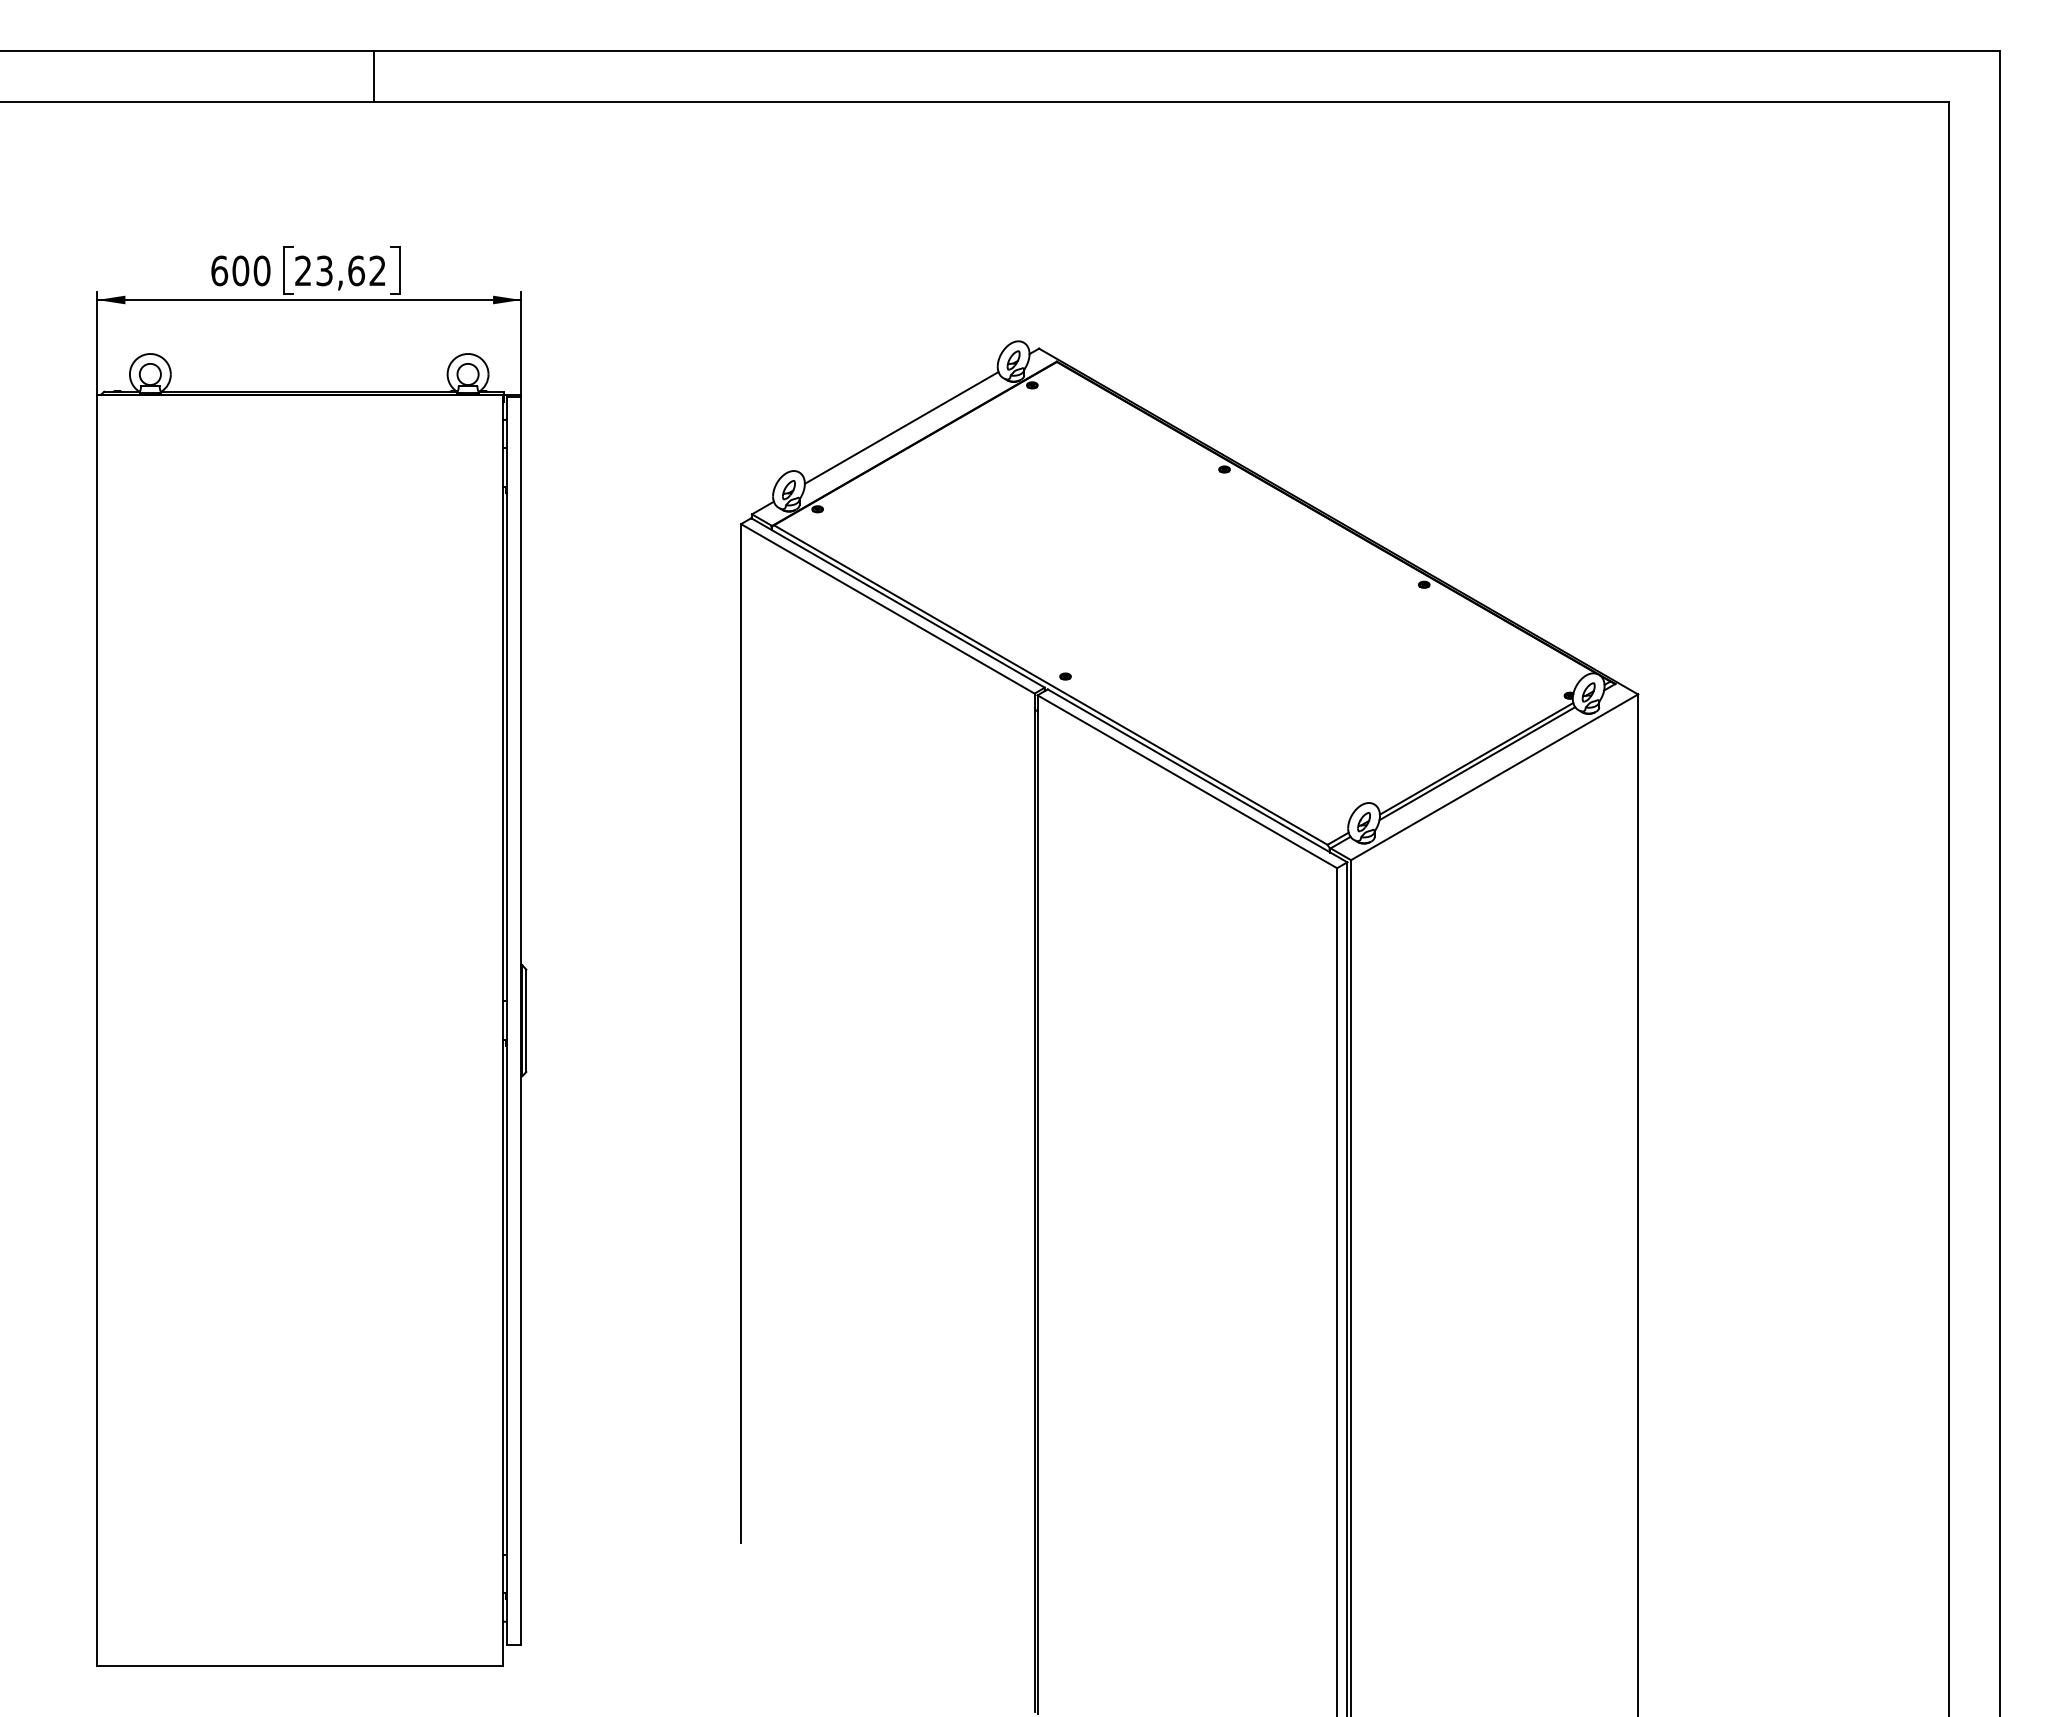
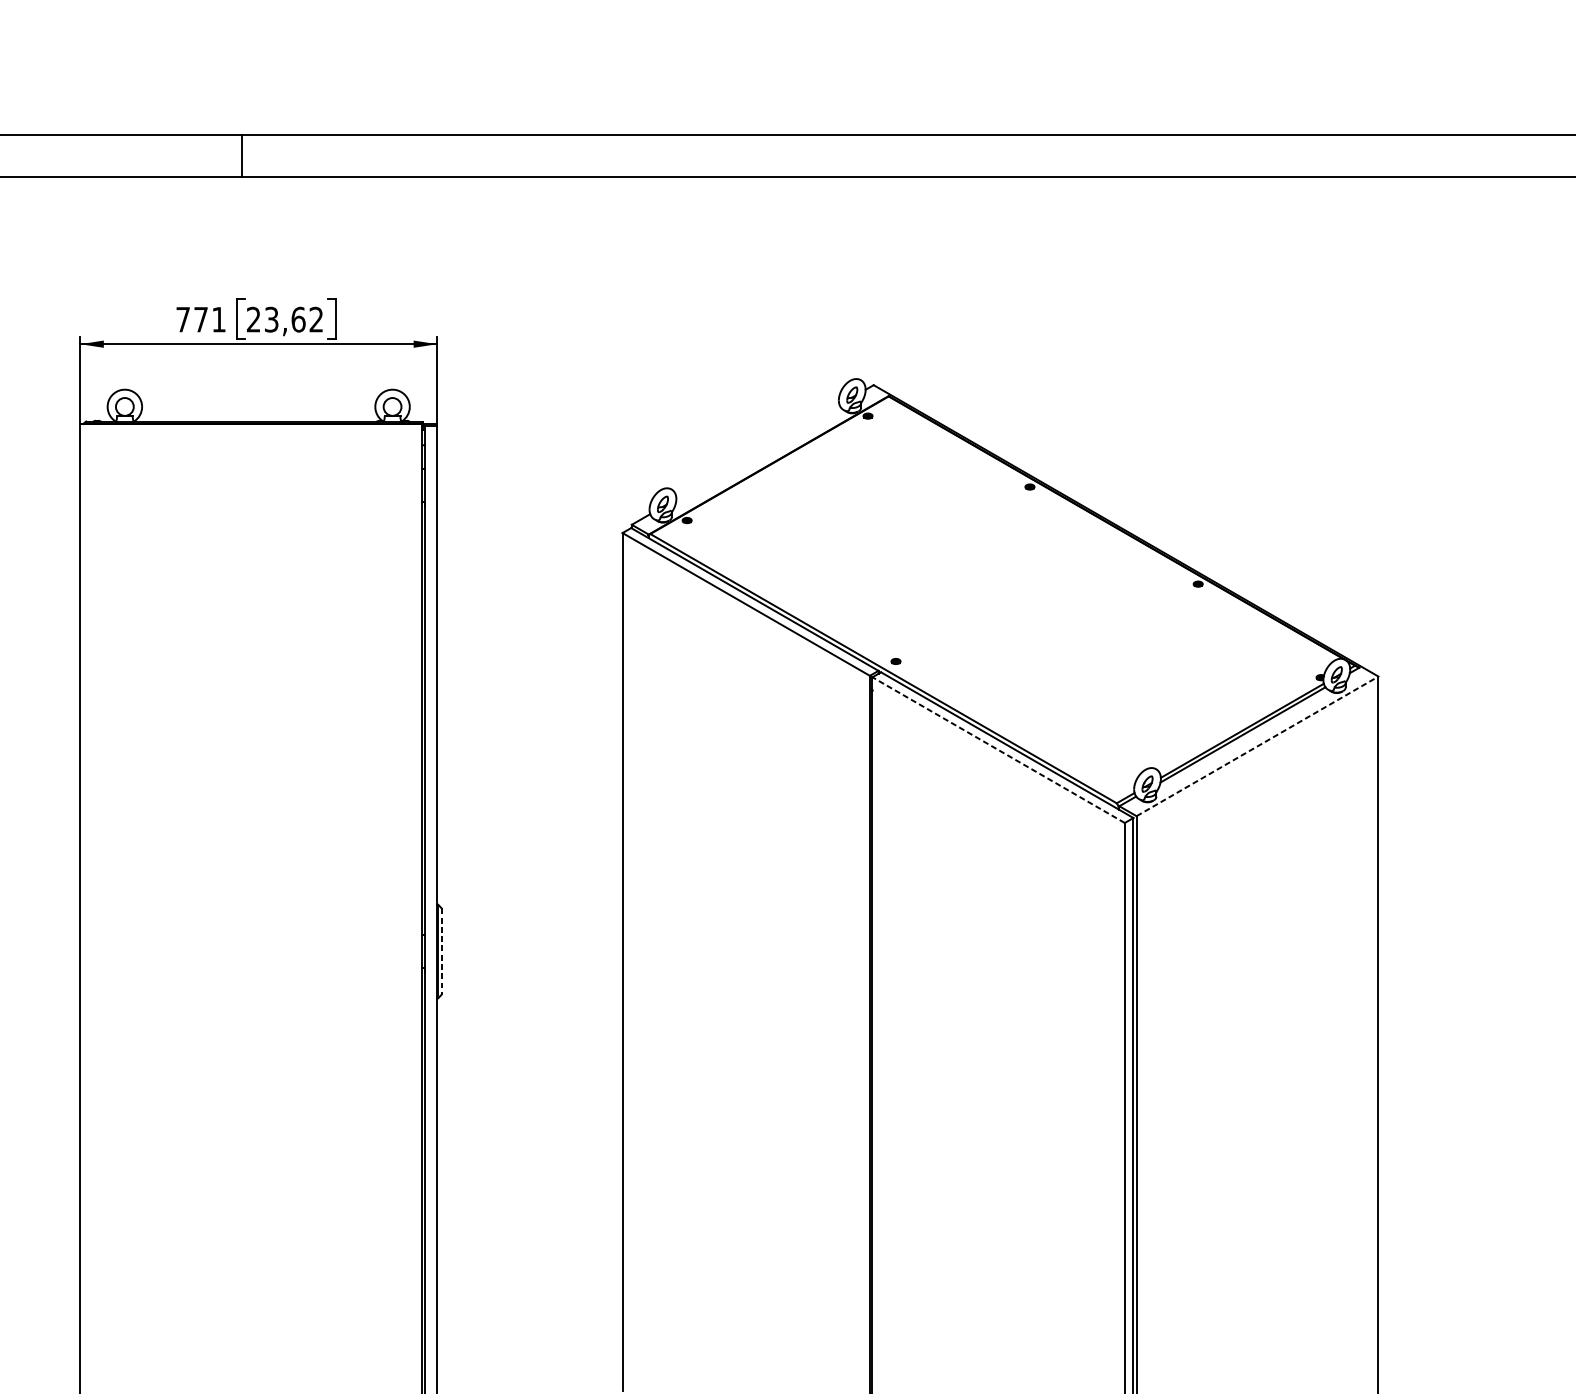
line: (373, 76) -> (242, 155), moved
text: (240, 270) -> (200, 319), 600 -> 771
line: (901, 427) -> (757, 451), removed
line: (1494, 777) -> (1257, 746), solid -> dashed
line: (1187, 781) -> (998, 749), solid -> dashed
line: (526, 1021) -> (441, 952), solid -> dashed

